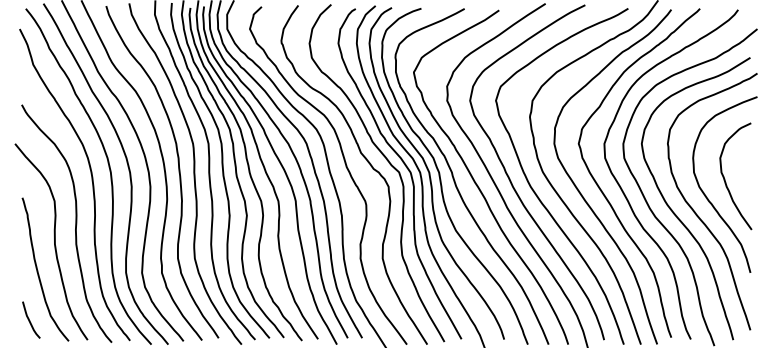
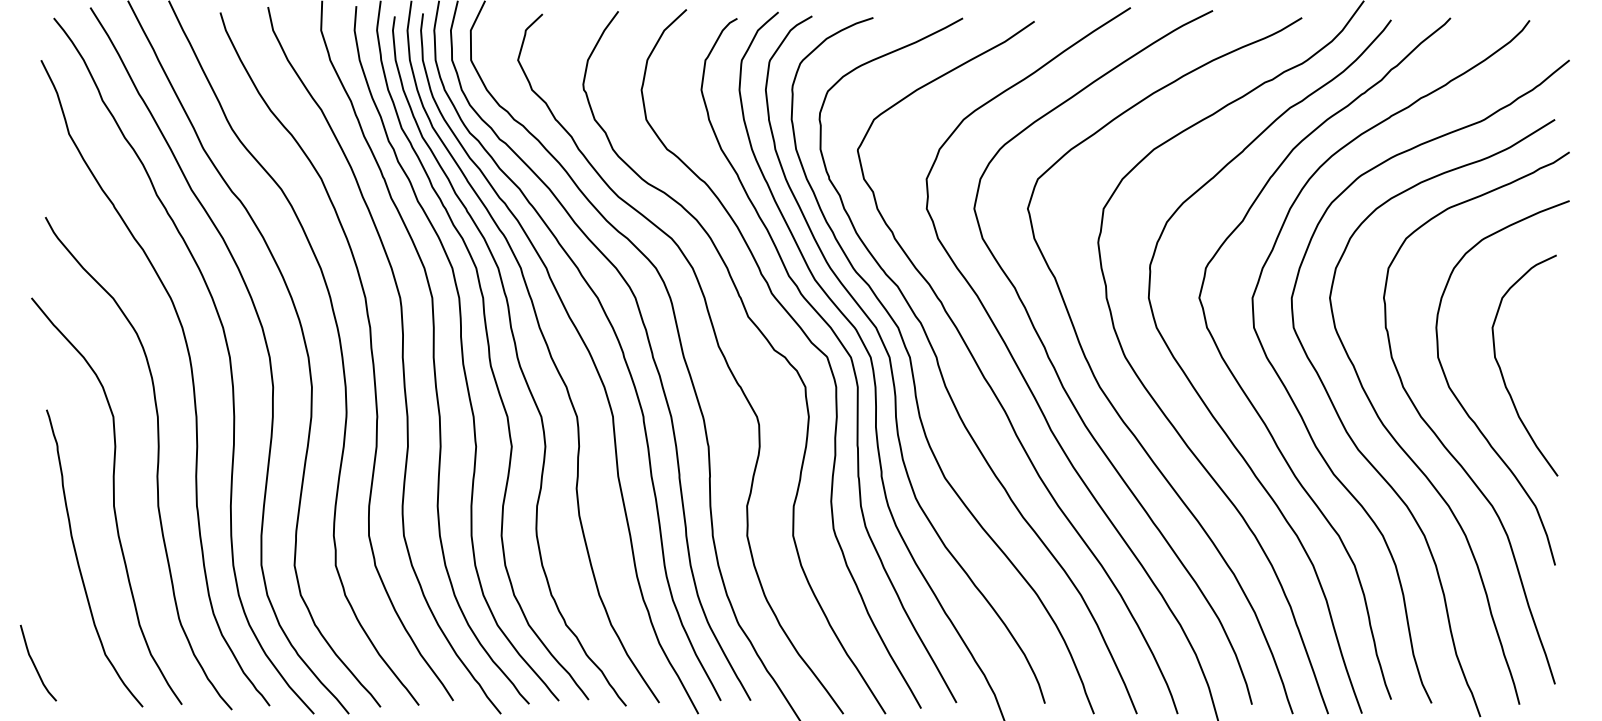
curve: (30, 320) -> (36, 664), moved

